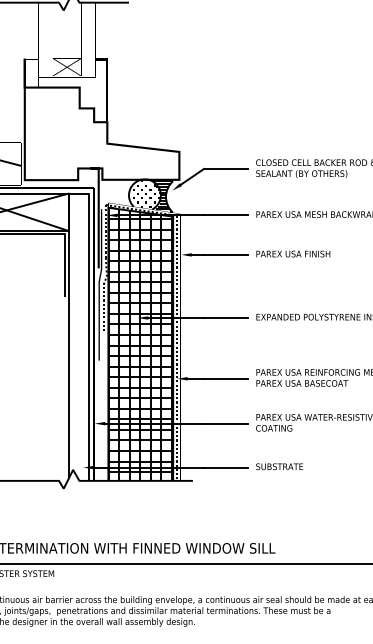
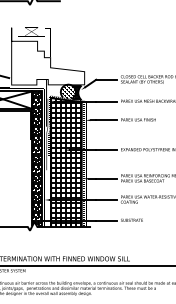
hatch: (77, 337) -> (36, 159), added

